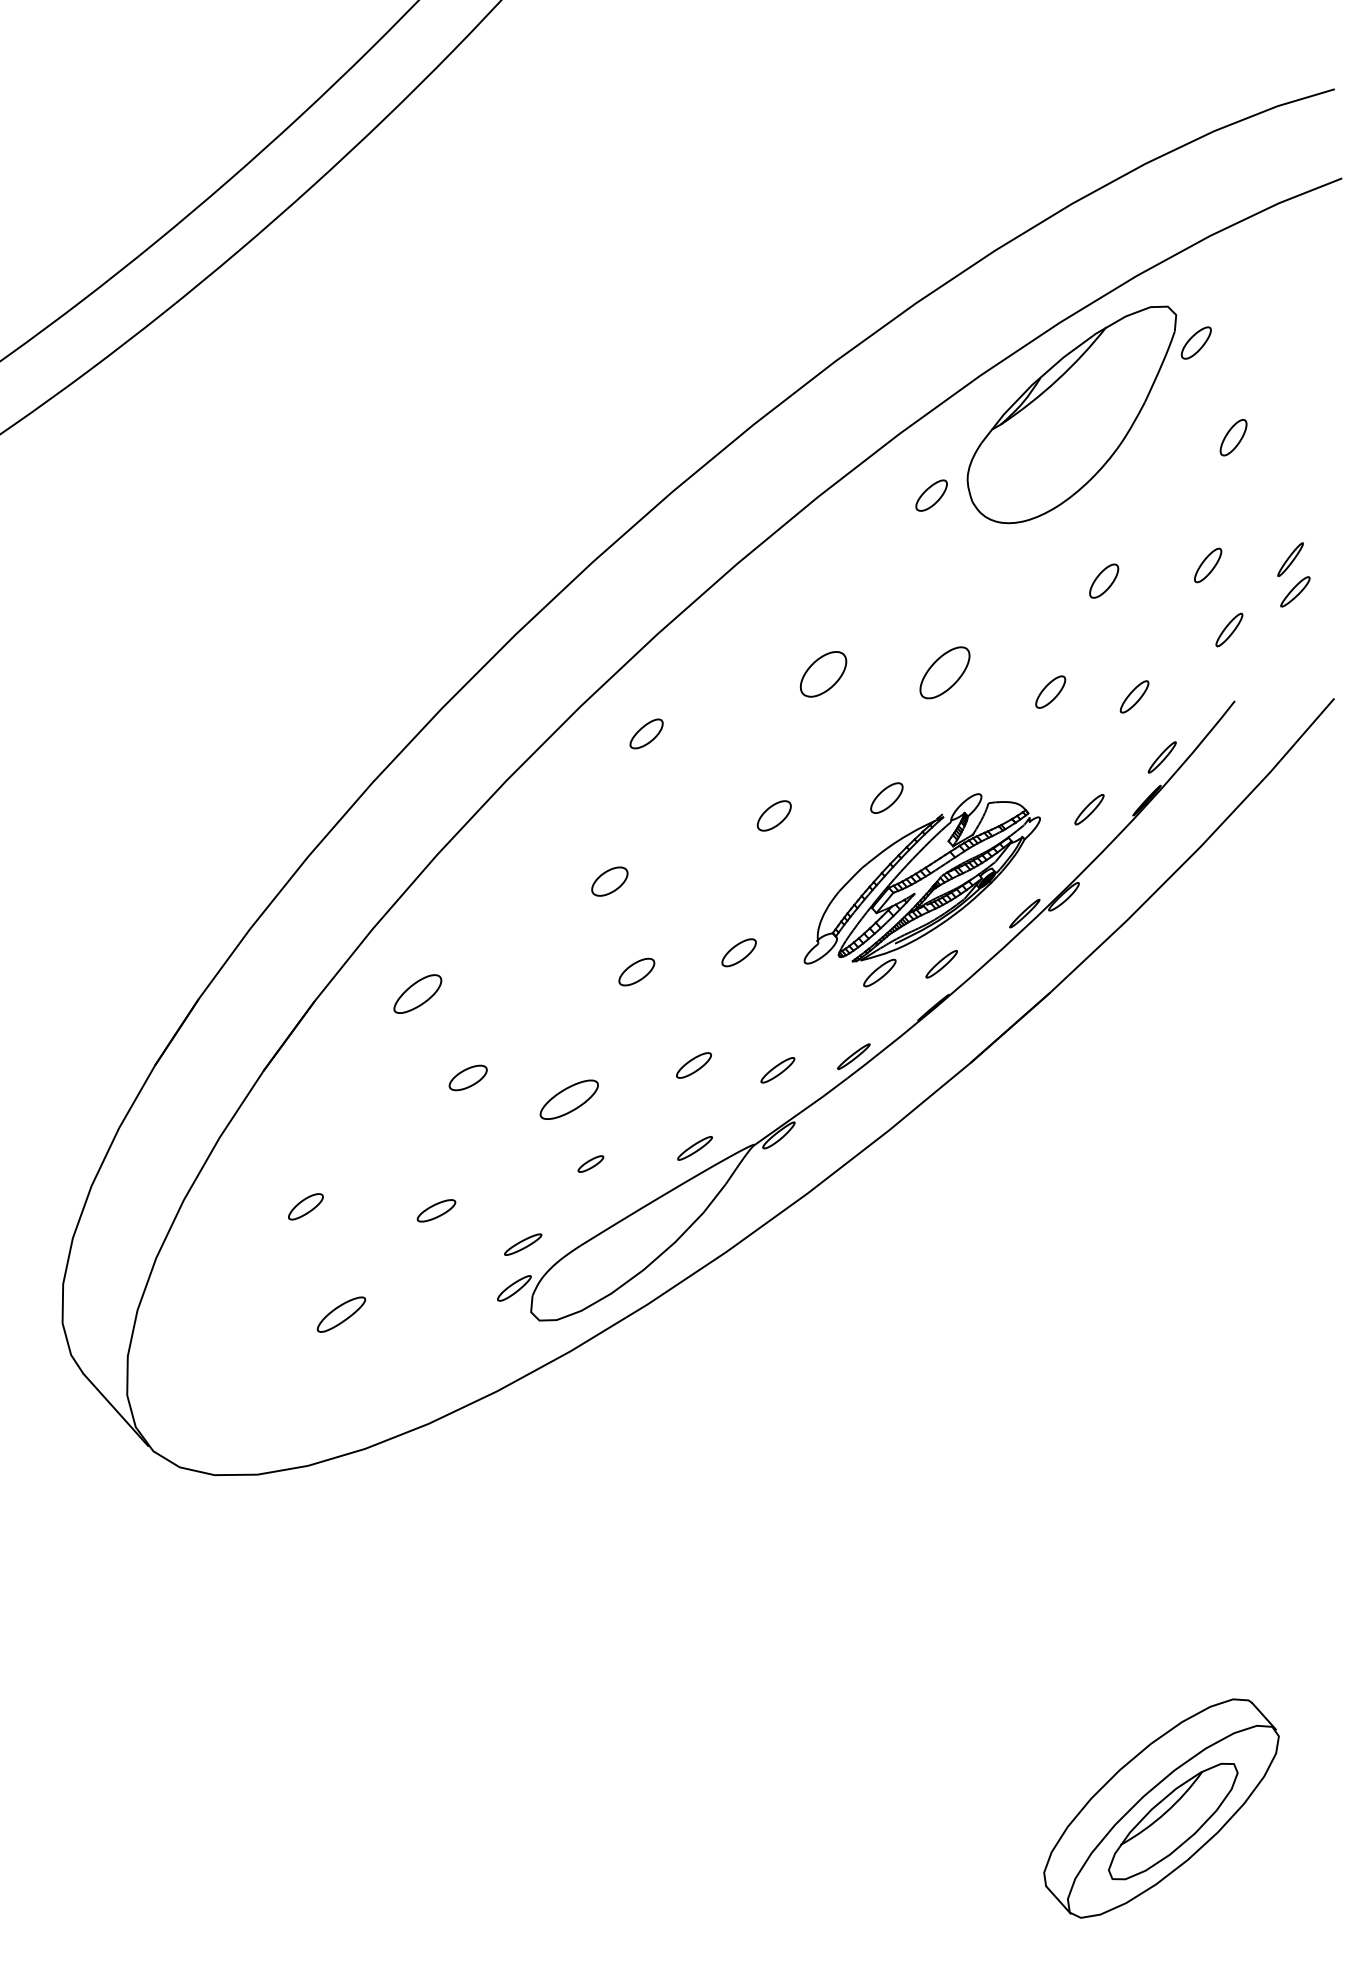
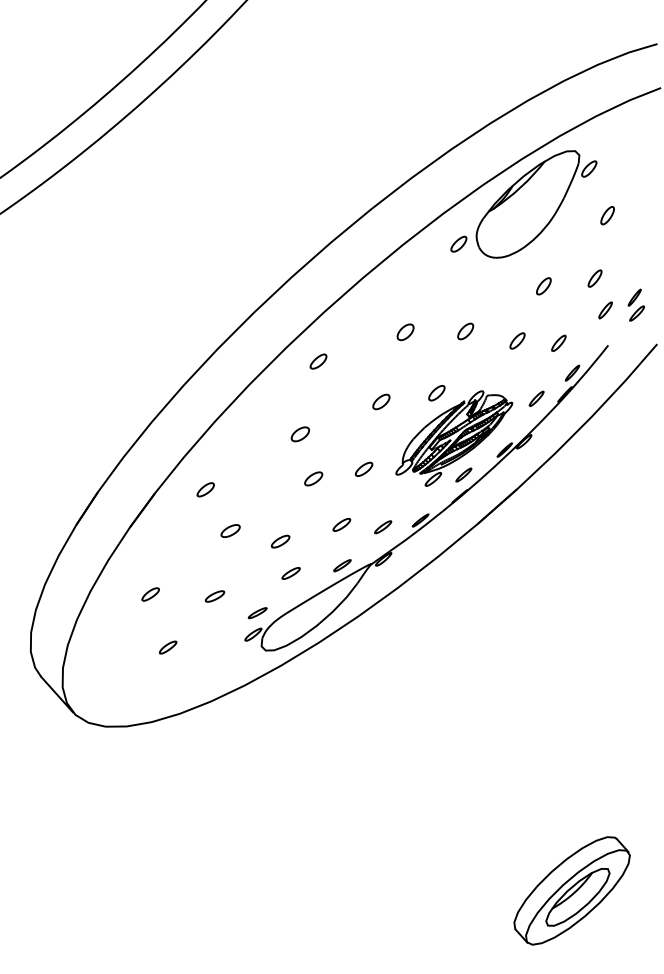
part: (1292, 573) -> (635, 304), moved
part: (945, 672) -> (465, 331), size x0.62
part: (823, 674) -> (405, 332), size x0.71
part: (417, 993) -> (205, 489), size x0.71
part: (569, 1099) -> (280, 541), size x0.62
part: (589, 1164) -> (290, 573), size x1.43
part: (340, 1314) -> (167, 647), size x0.71

